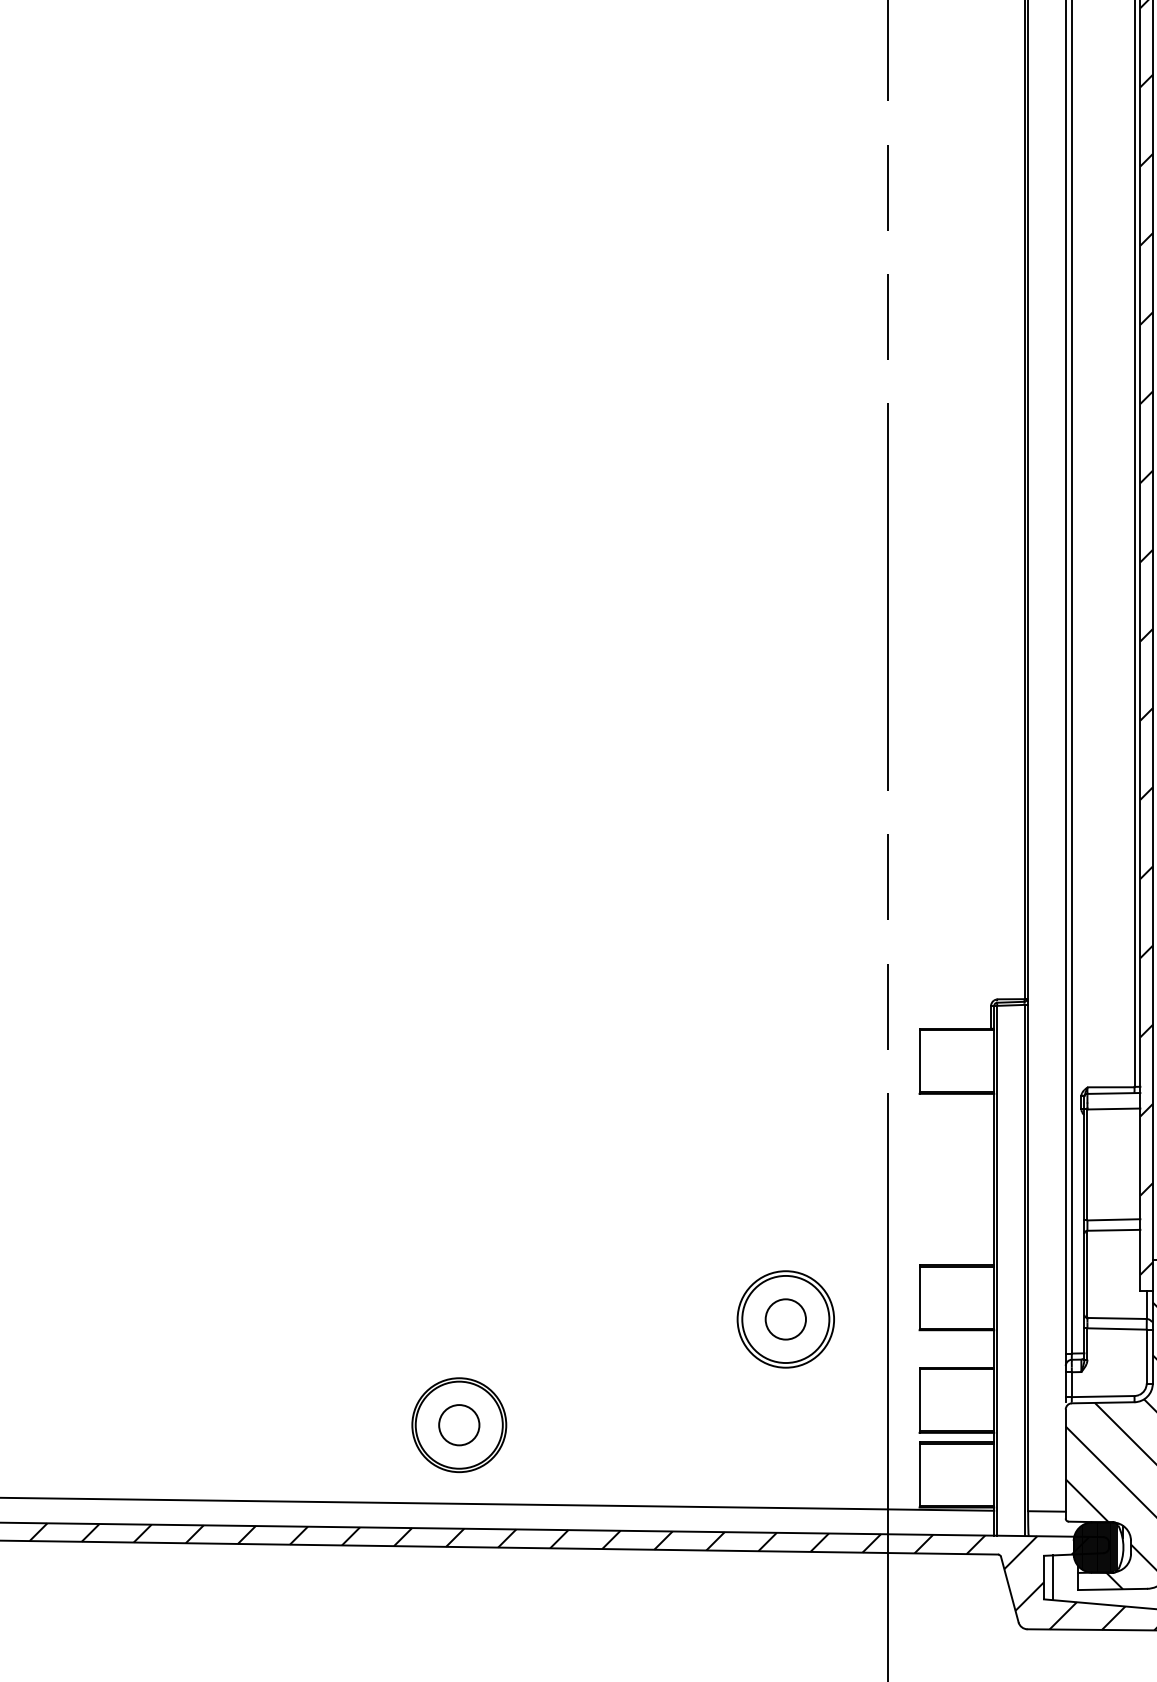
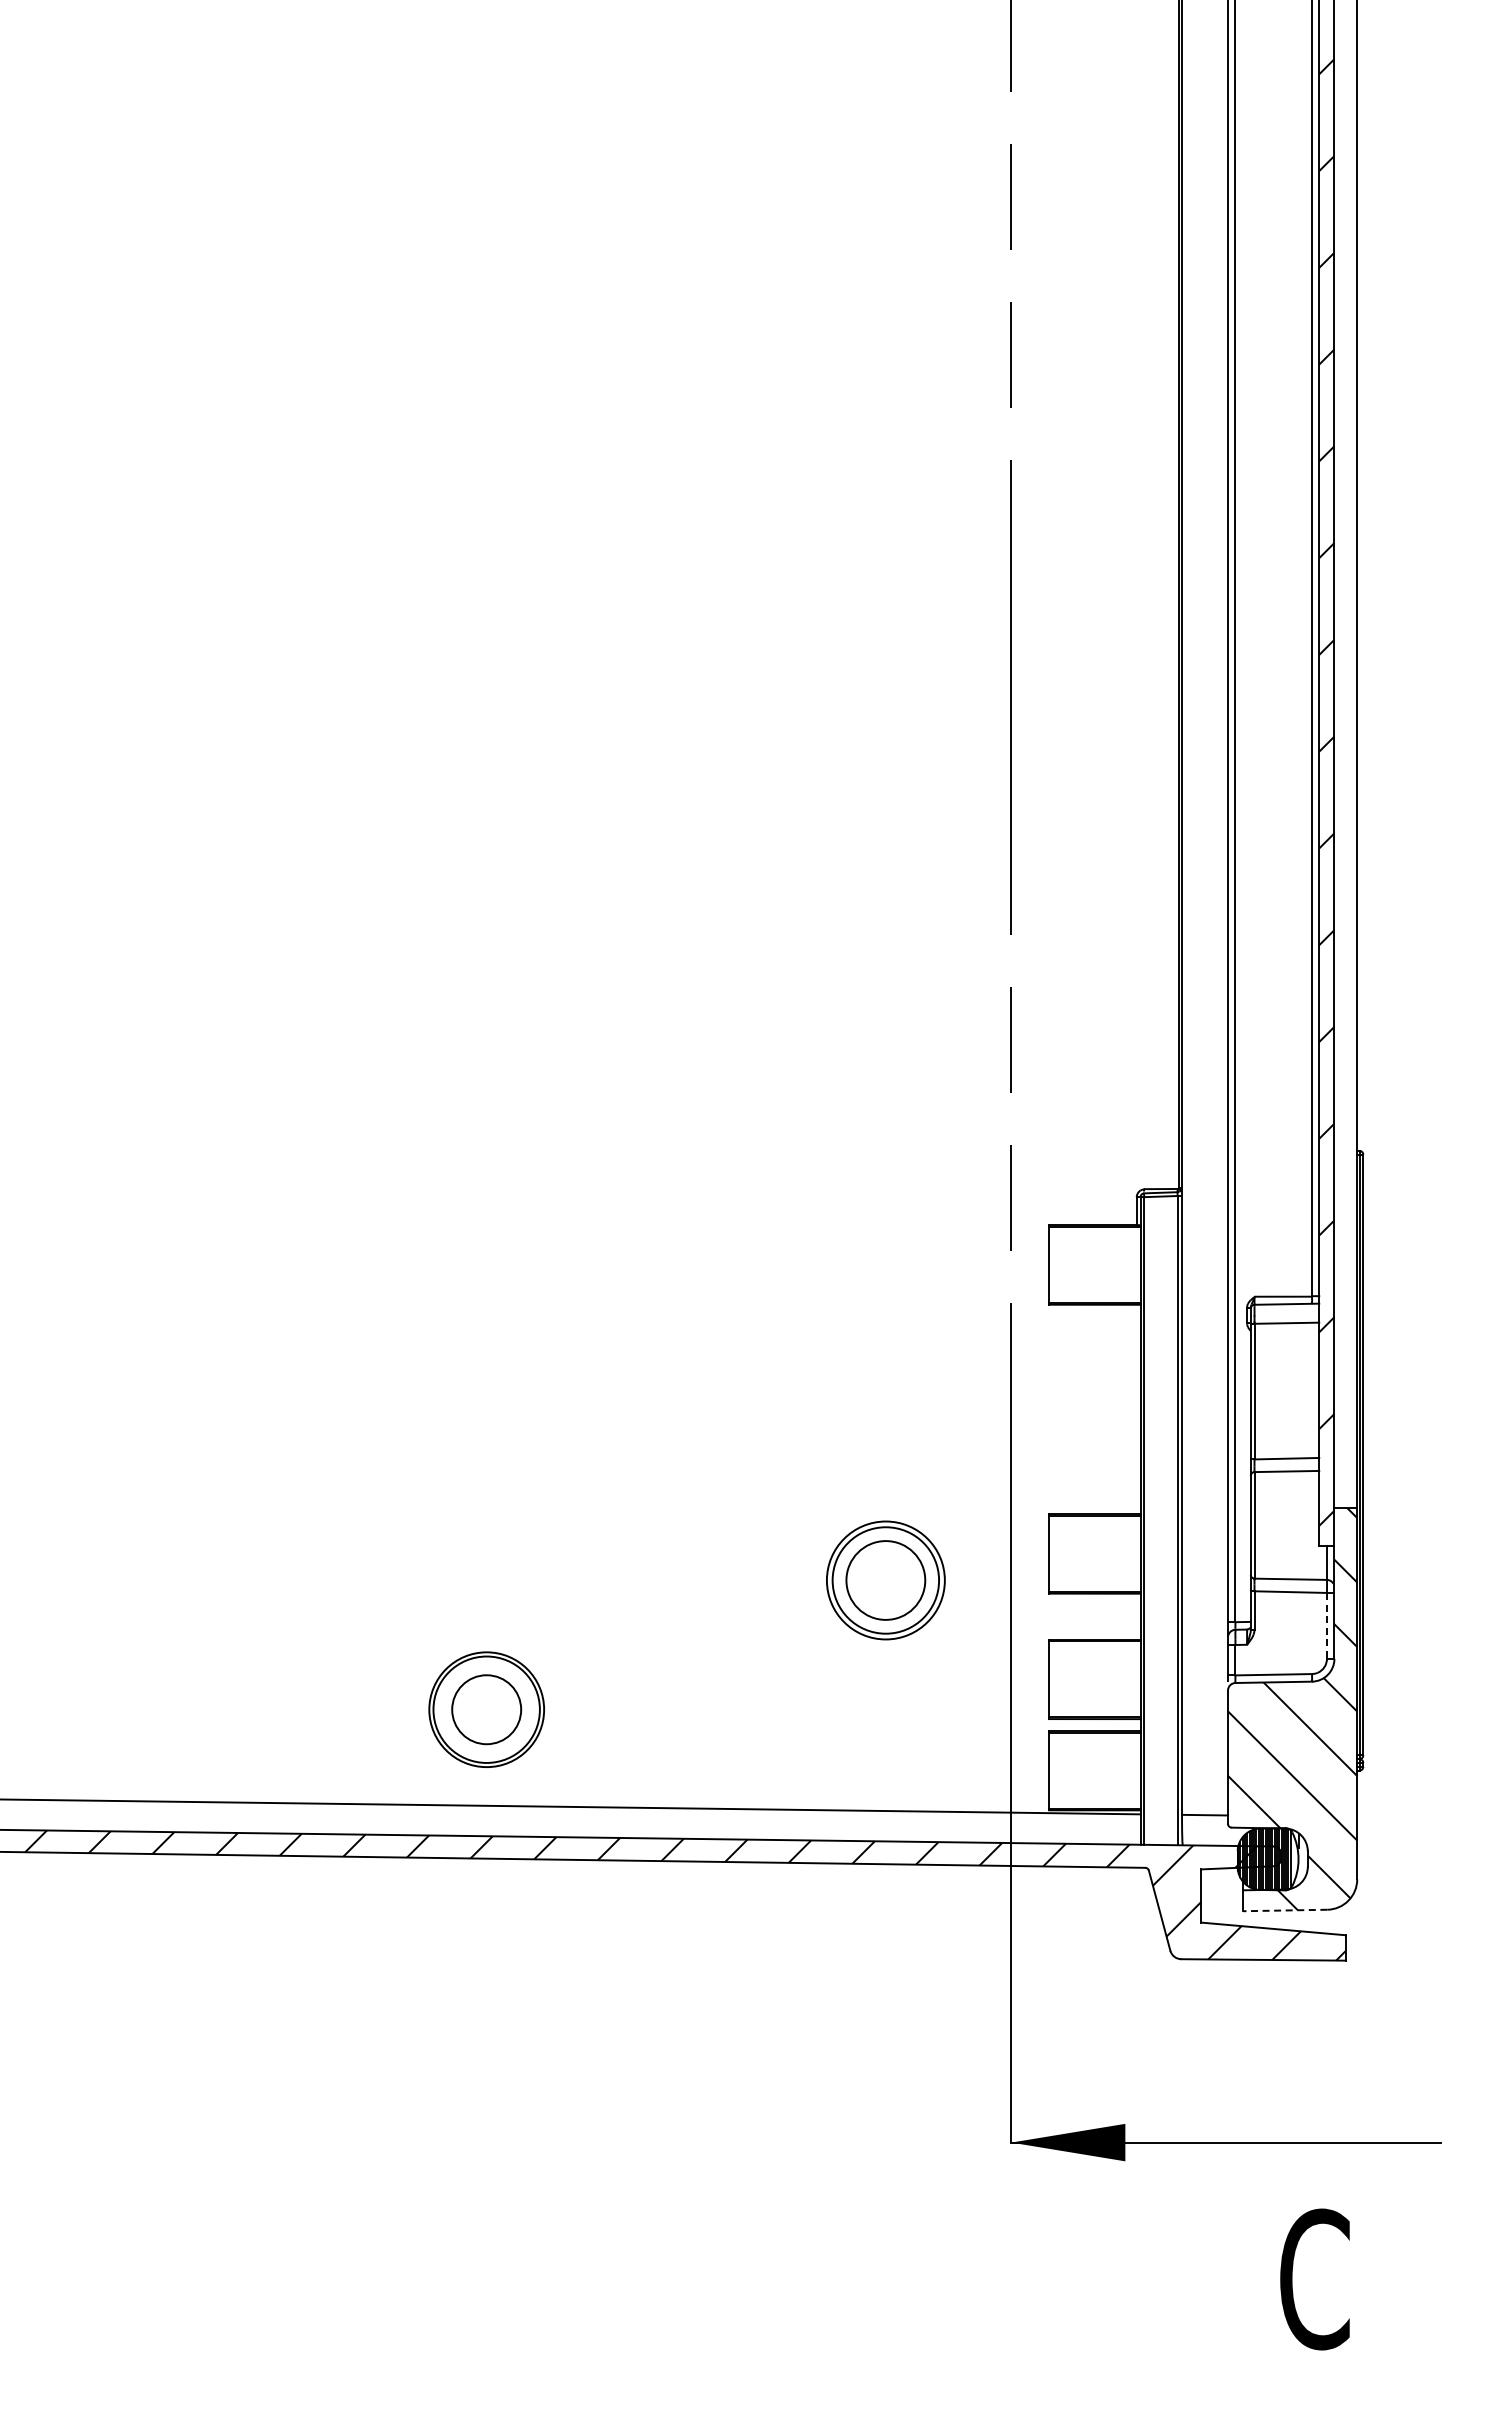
circle: (785, 1319) -> (885, 1580), size x1.6
line: (1146, 1356) -> (1326, 1625), solid -> dashed
circle: (459, 1425) -> (486, 1709), size x1.4
line: (1053, 1577) -> (1212, 1895), removed
line: (1111, 1589) -> (1284, 1910), solid -> dashed

